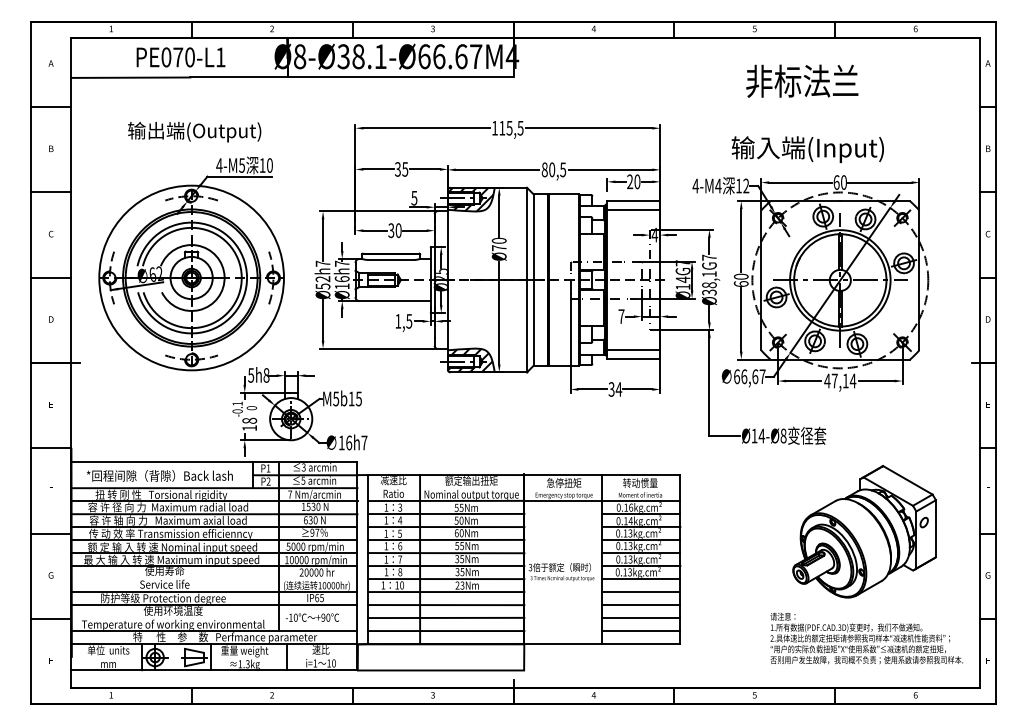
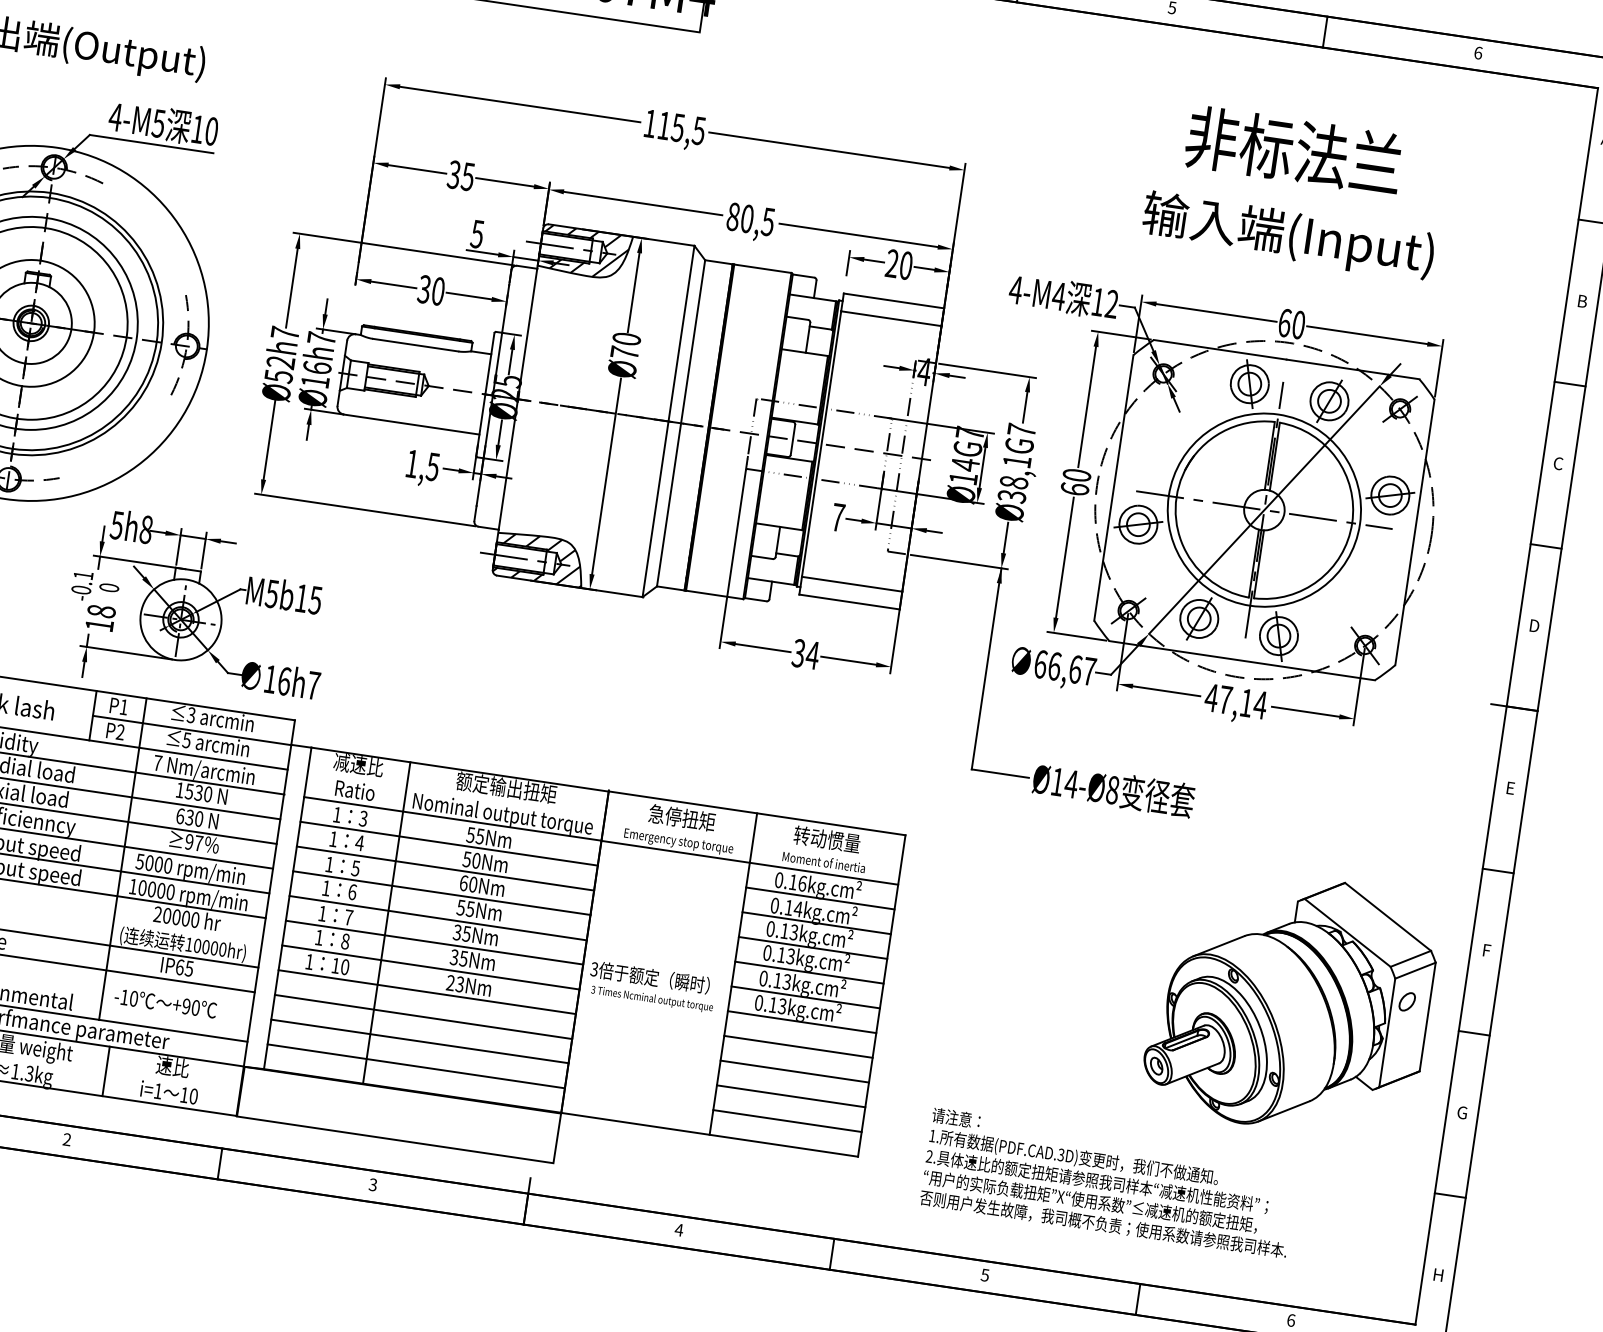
text: (802, 80) -> (1294, 149), moved
text: (807, 149) -> (1287, 235), moved
part: (864, 531) -> (1291, 1002), moved
text: (866, 638) -> (1108, 1183), moved

